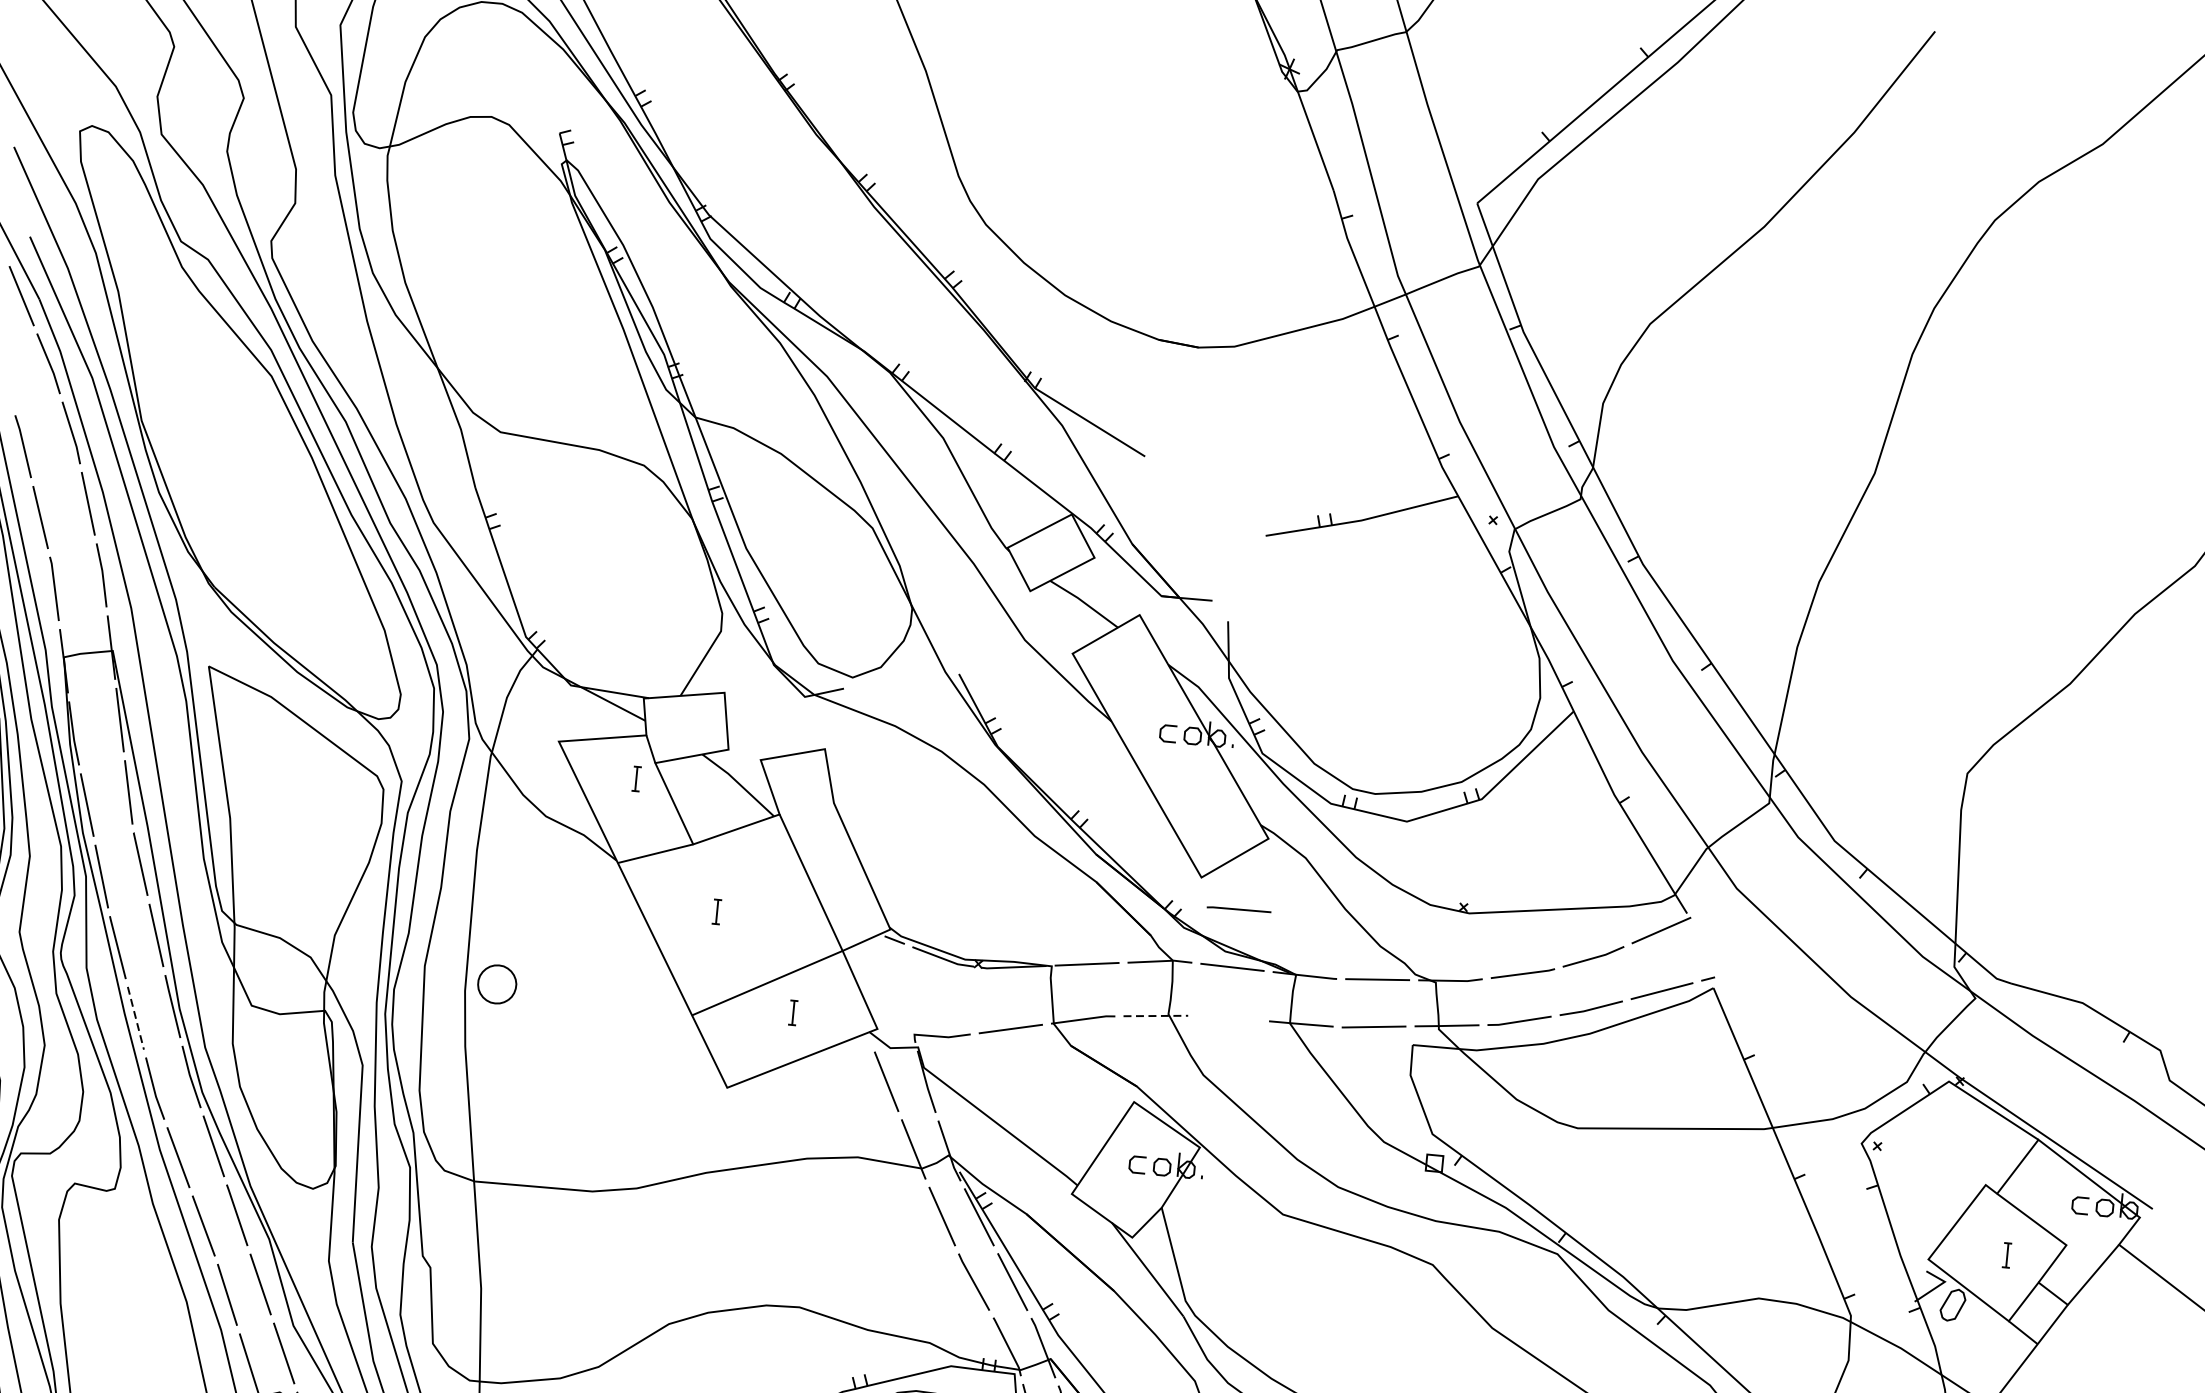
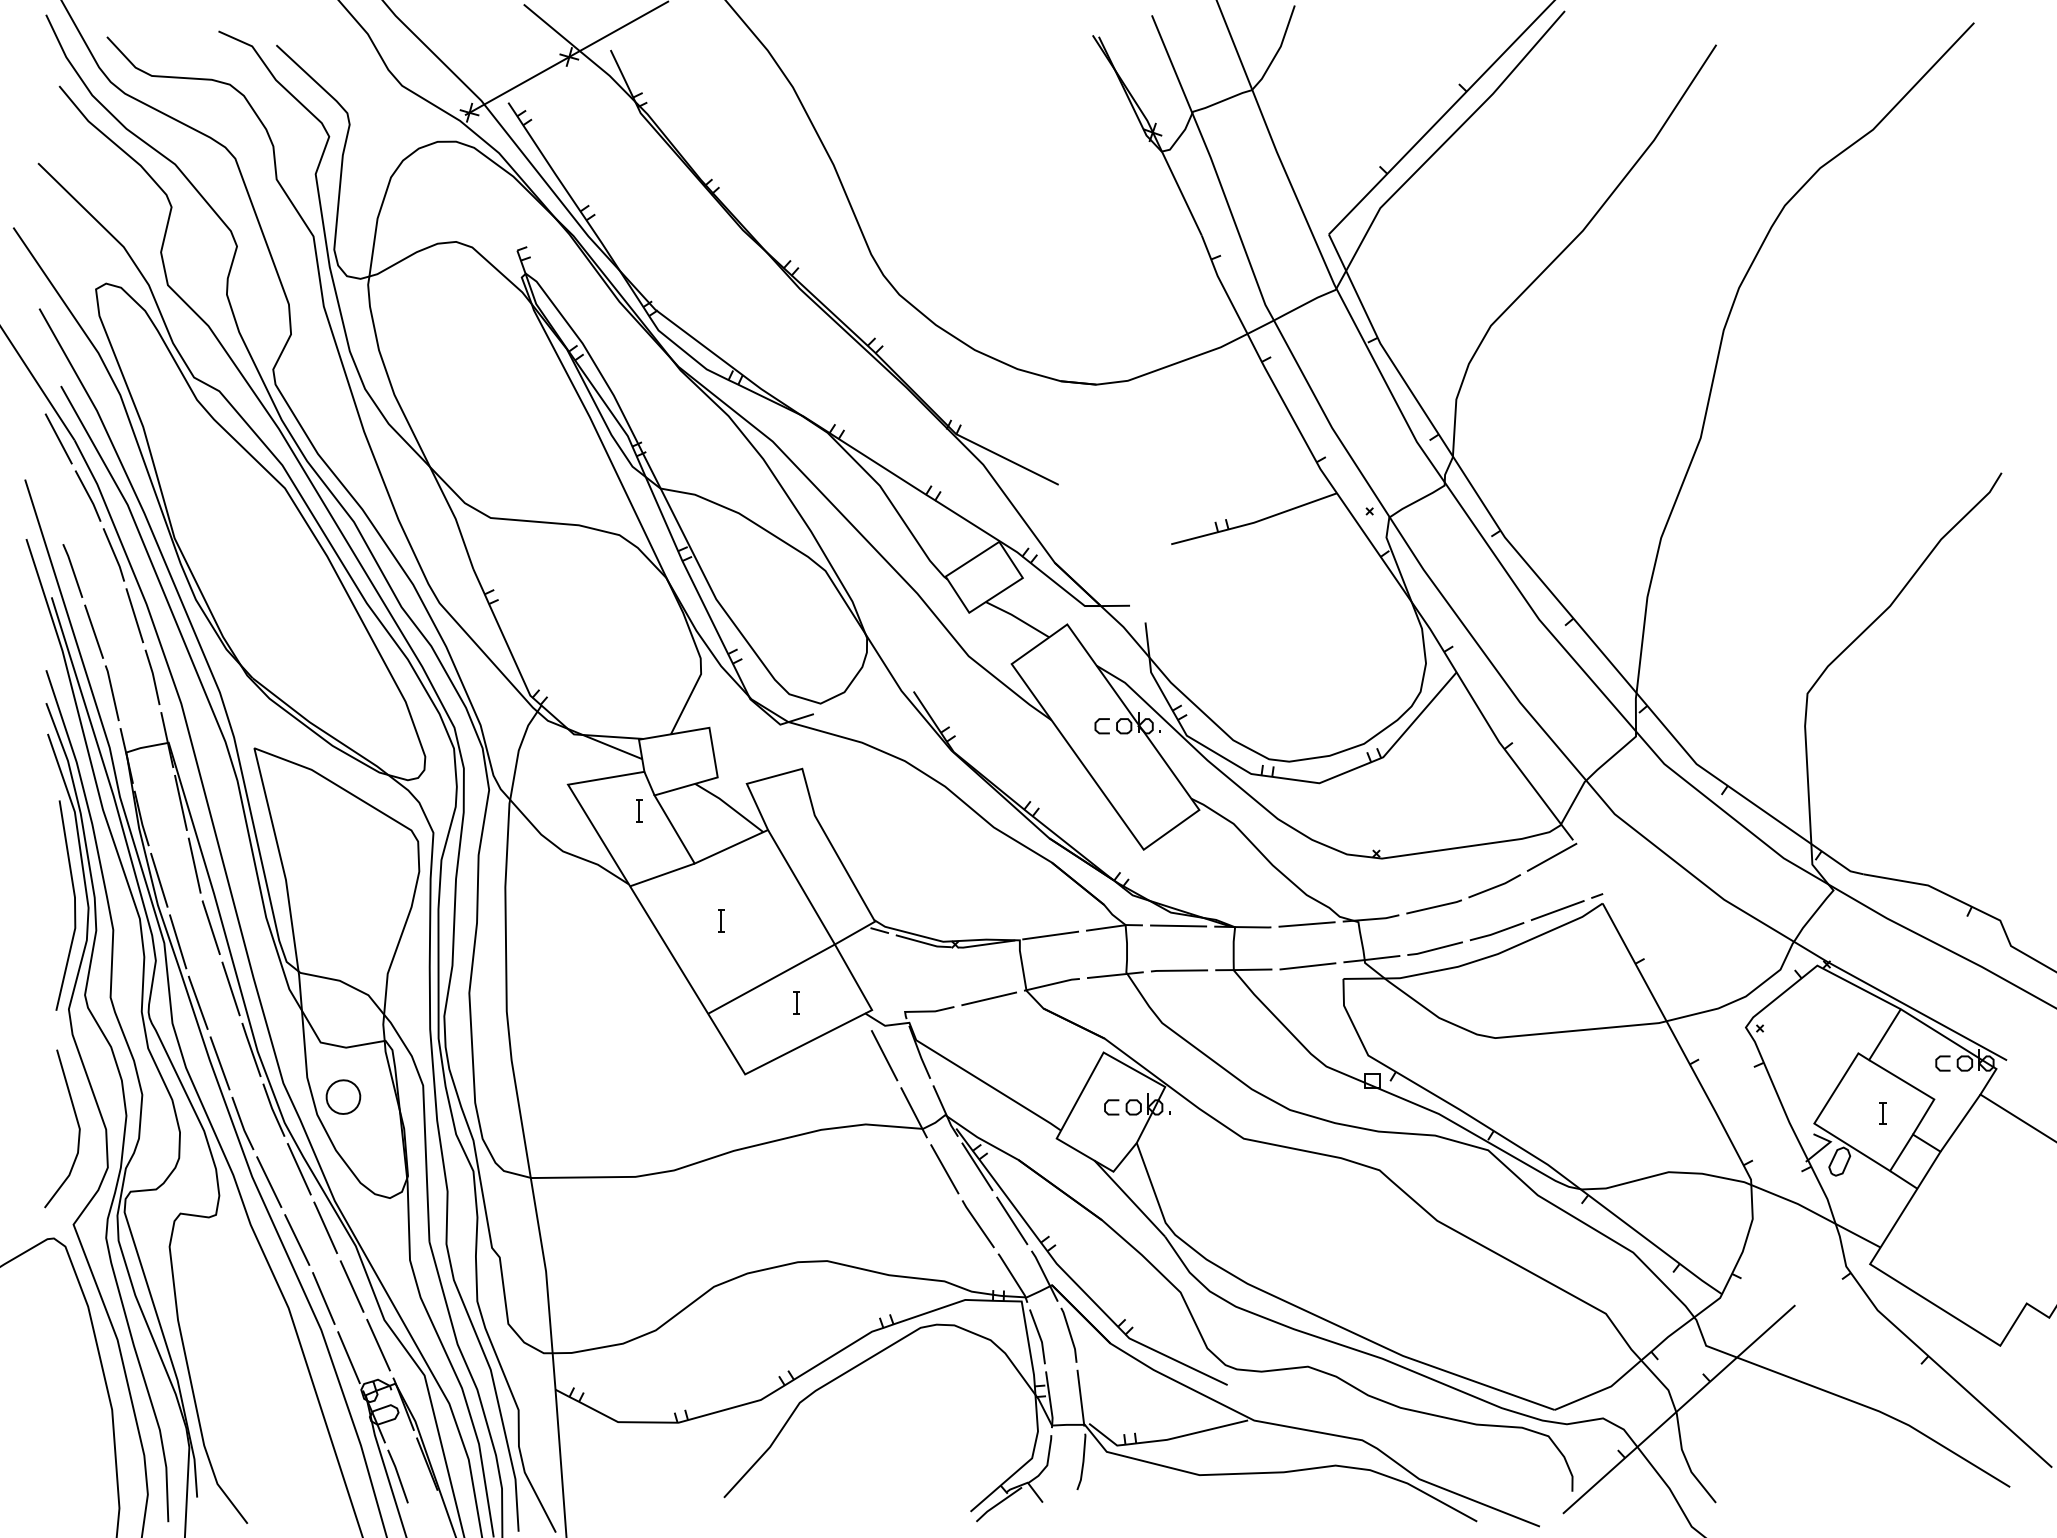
line: (1239, 909) -> (1179, 970), moved
part: (497, 983) -> (343, 1096), moved
line: (1157, 1016) -> (1116, 975), dashed -> solid
line: (136, 1018) -> (220, 1063), dashed -> solid

